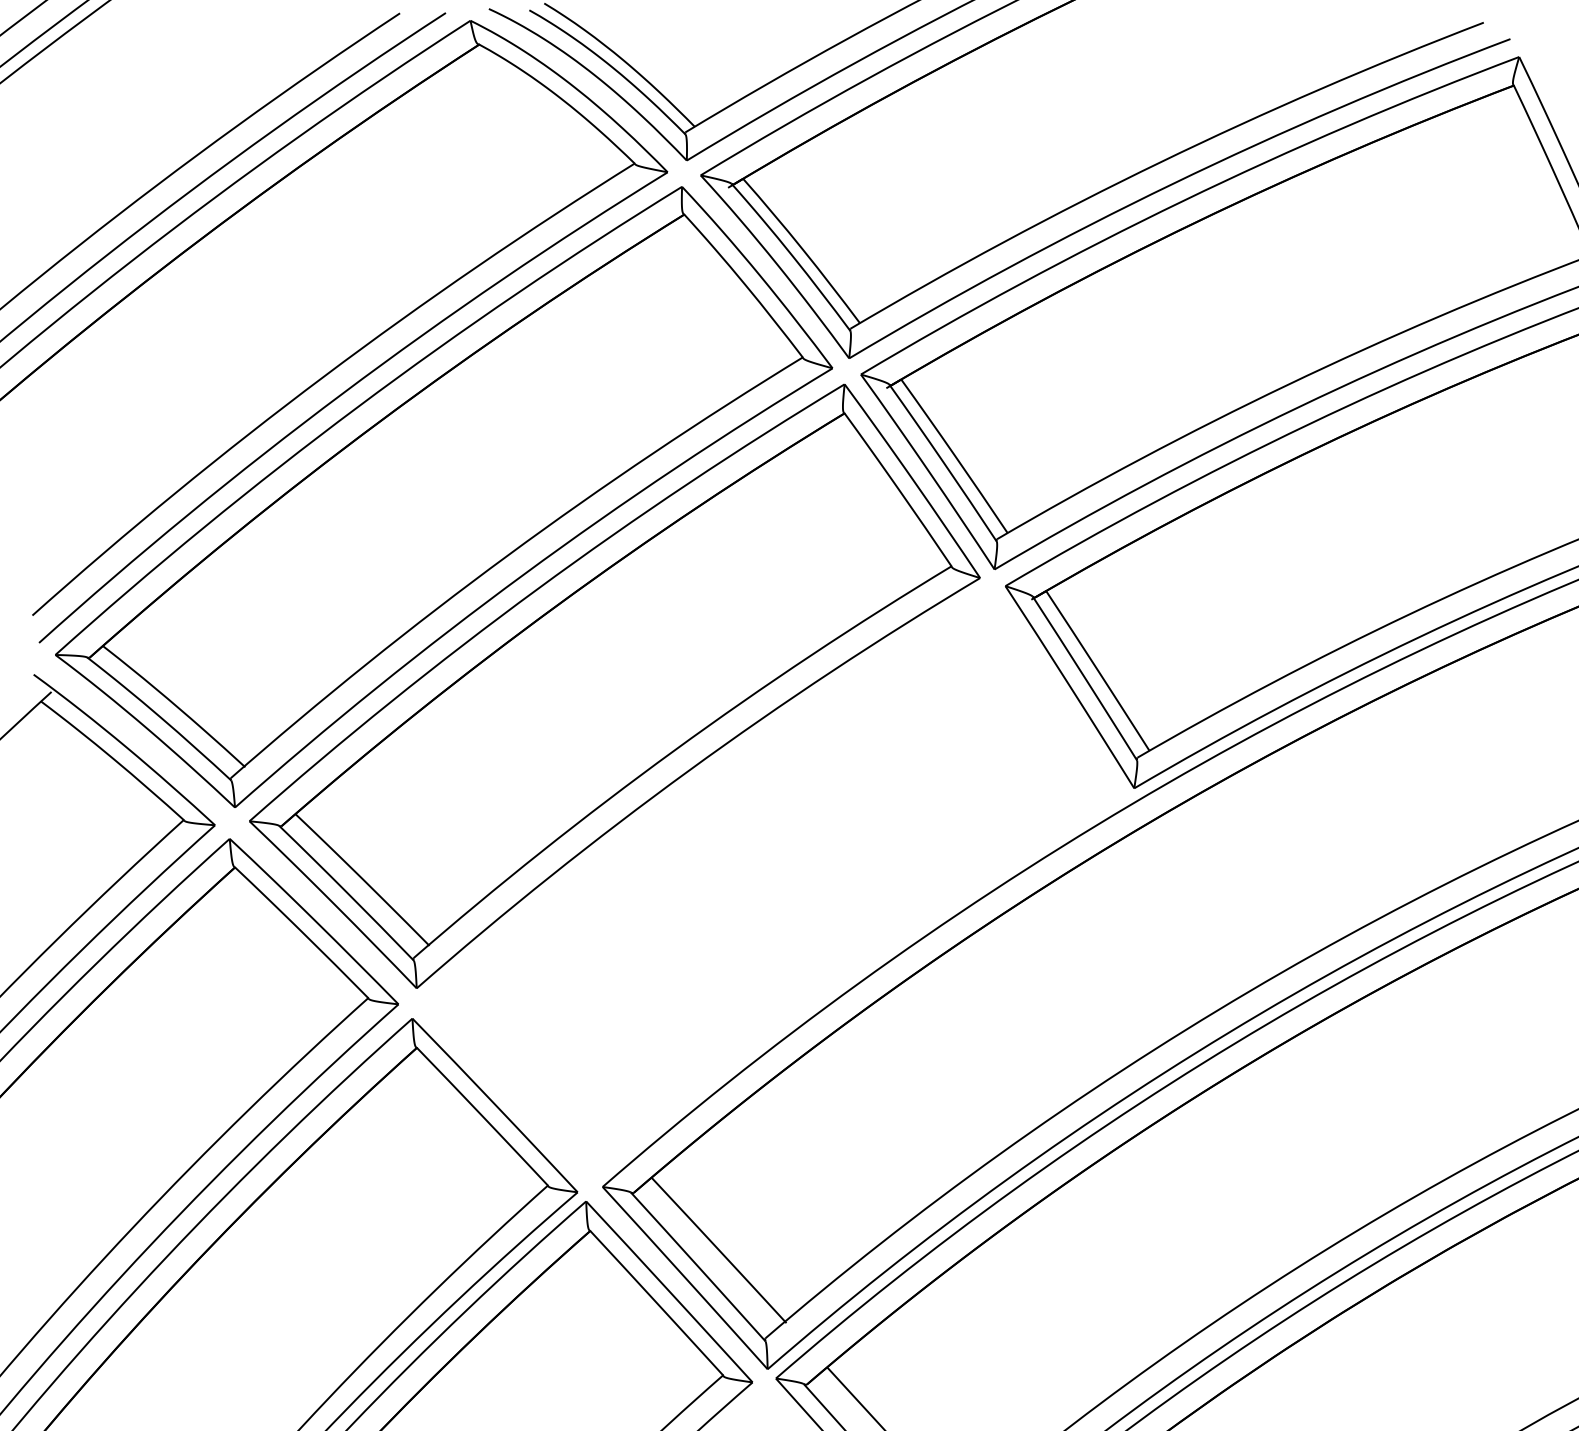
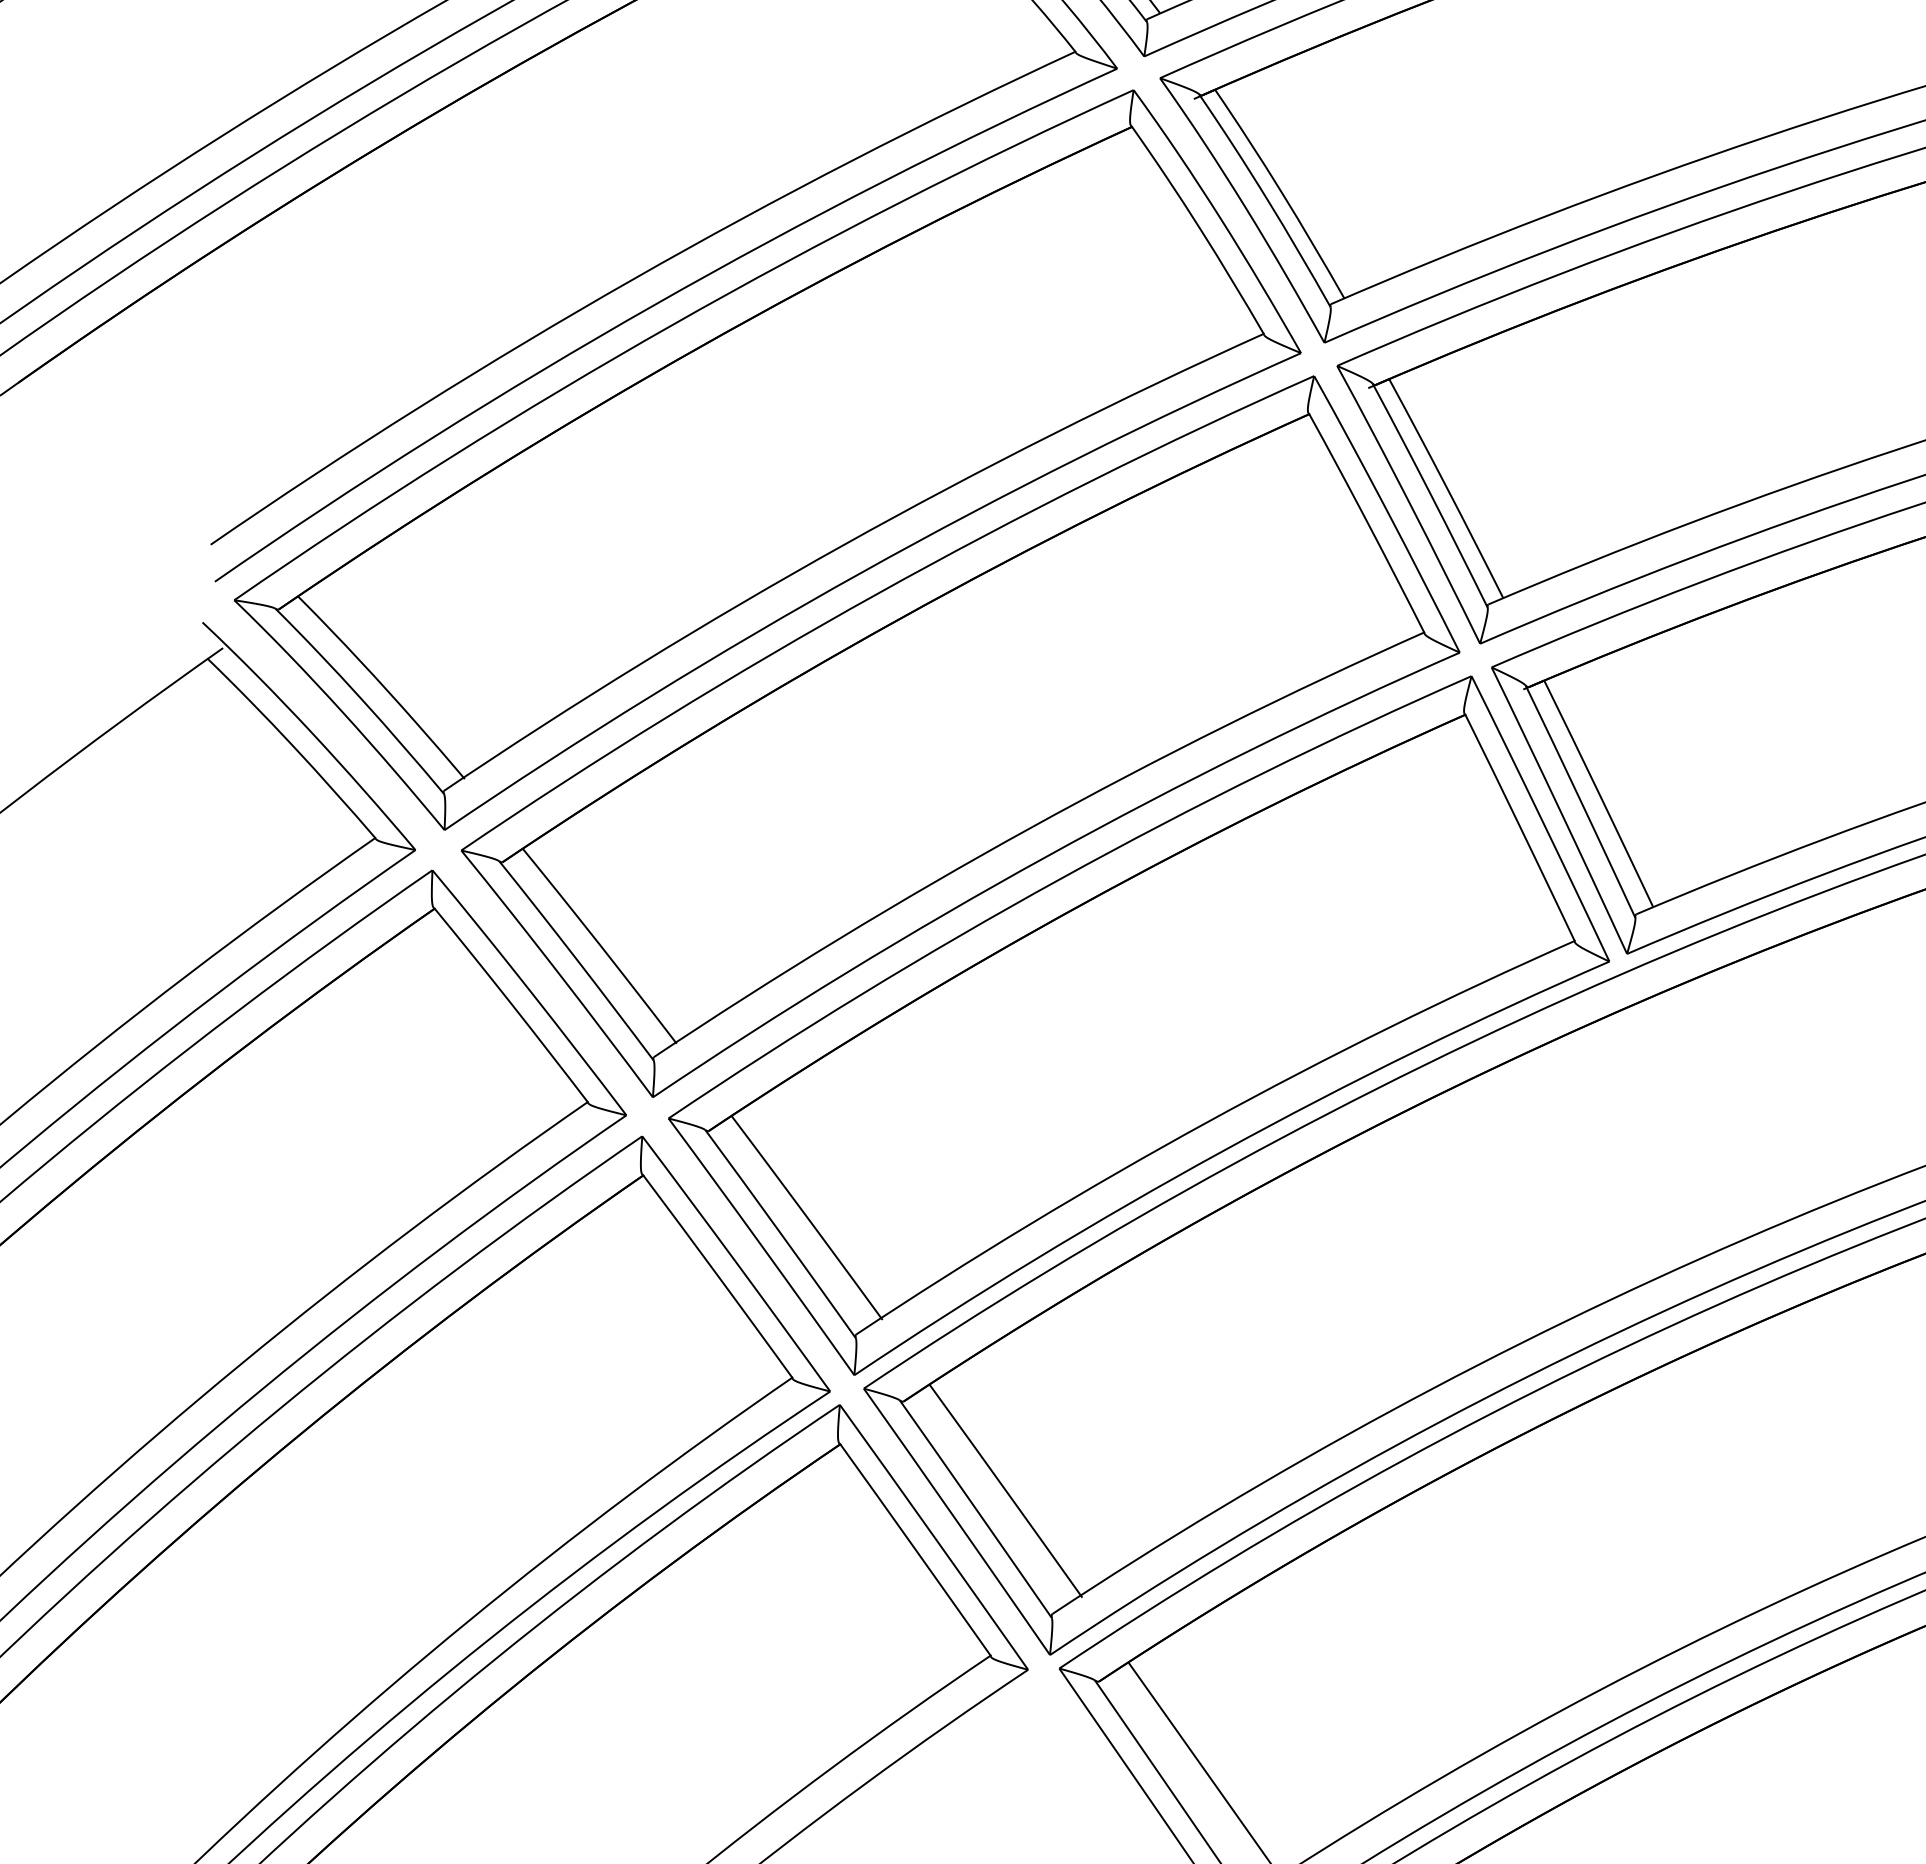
part: (776, 886) -> (1141, 1023), added

